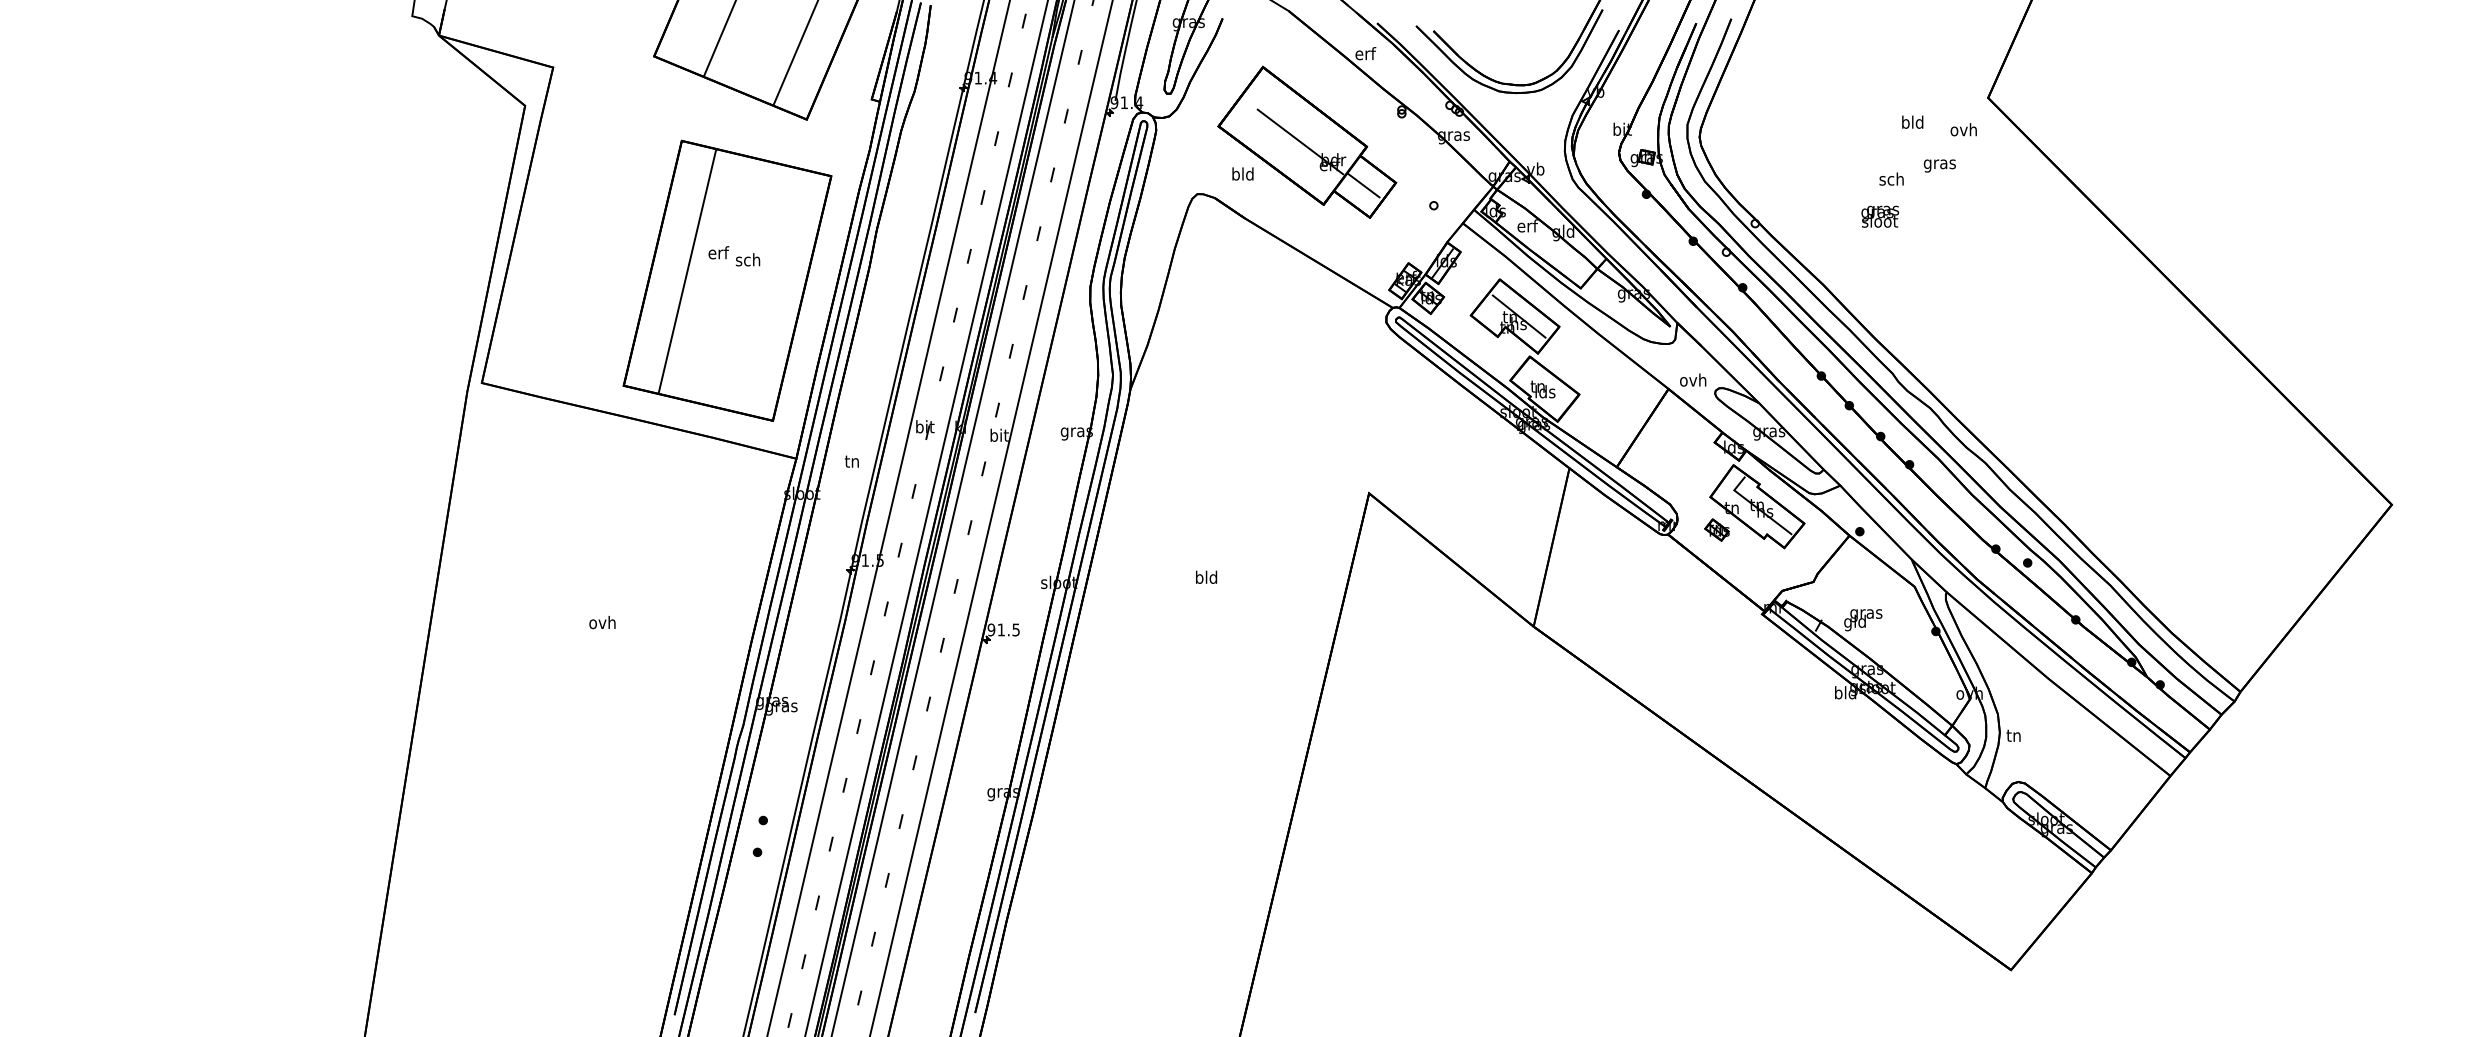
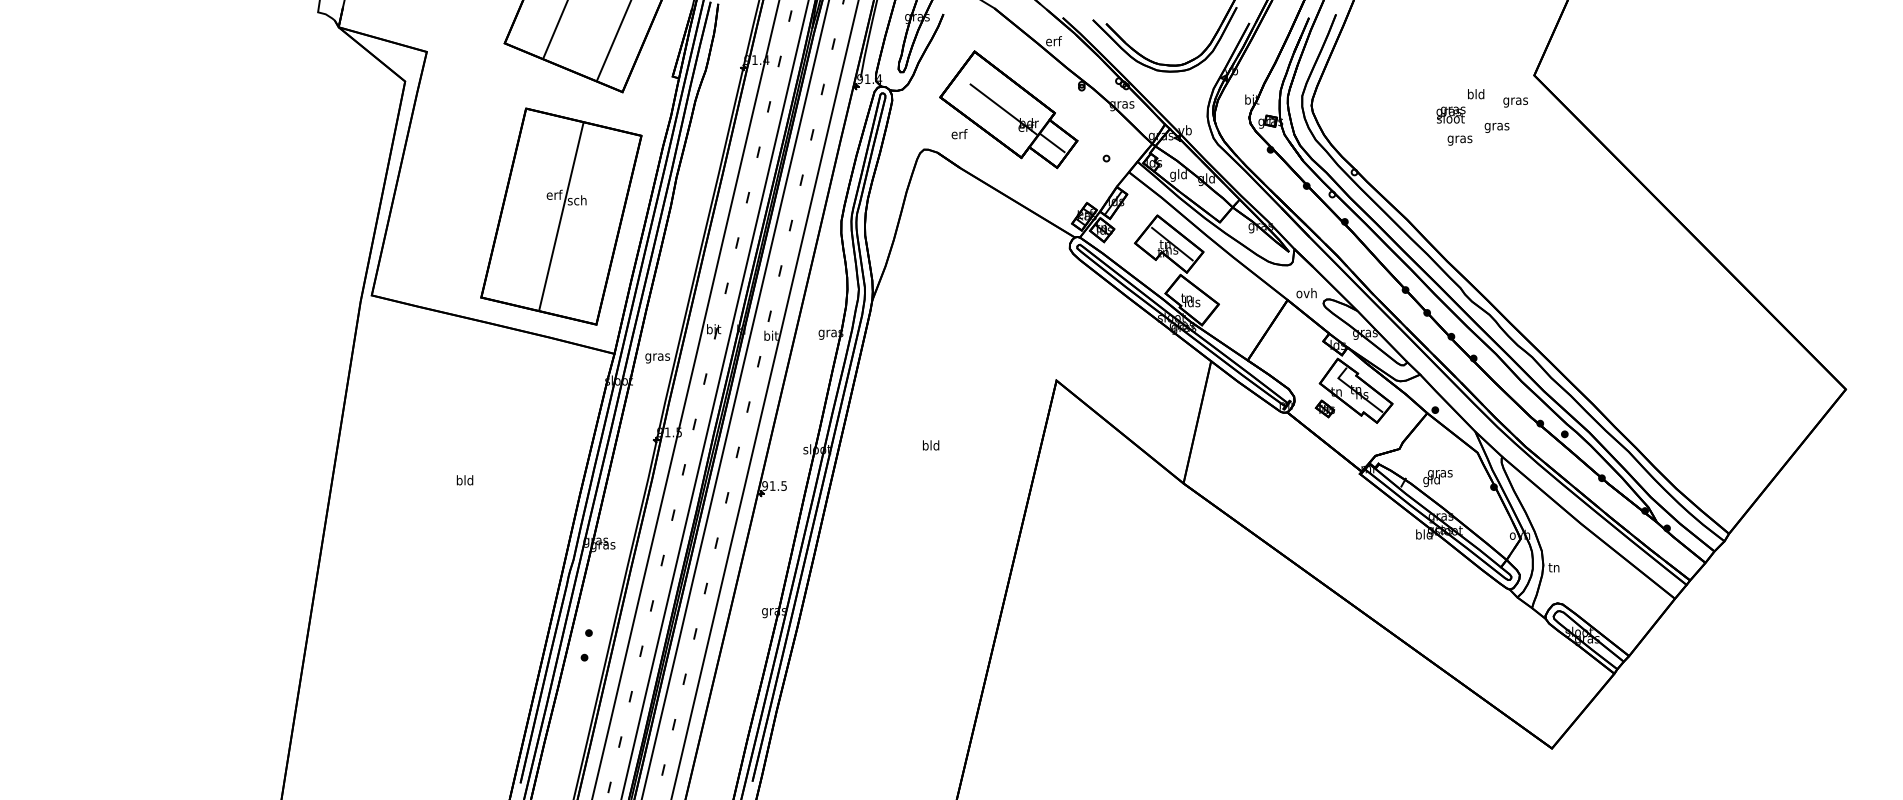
text: (1963, 130) -> (1515, 100), ovh -> gras
text: (1243, 174) -> (959, 134), bld -> erf
text: (1891, 180) -> (1459, 139), sch -> gras
text: (1879, 215) -> (1450, 114), moved
text: (1527, 227) -> (1178, 175), erf -> gld
line: (687, 271) -> (561, 216), moved
text: (852, 463) -> (657, 357), tn -> gras
text: (601, 622) -> (464, 480), ovh -> bld

